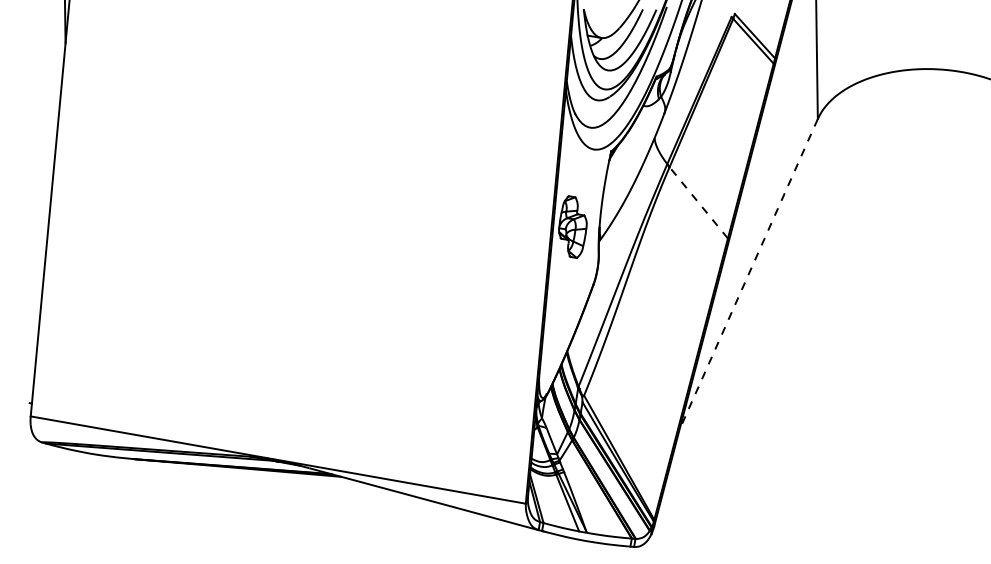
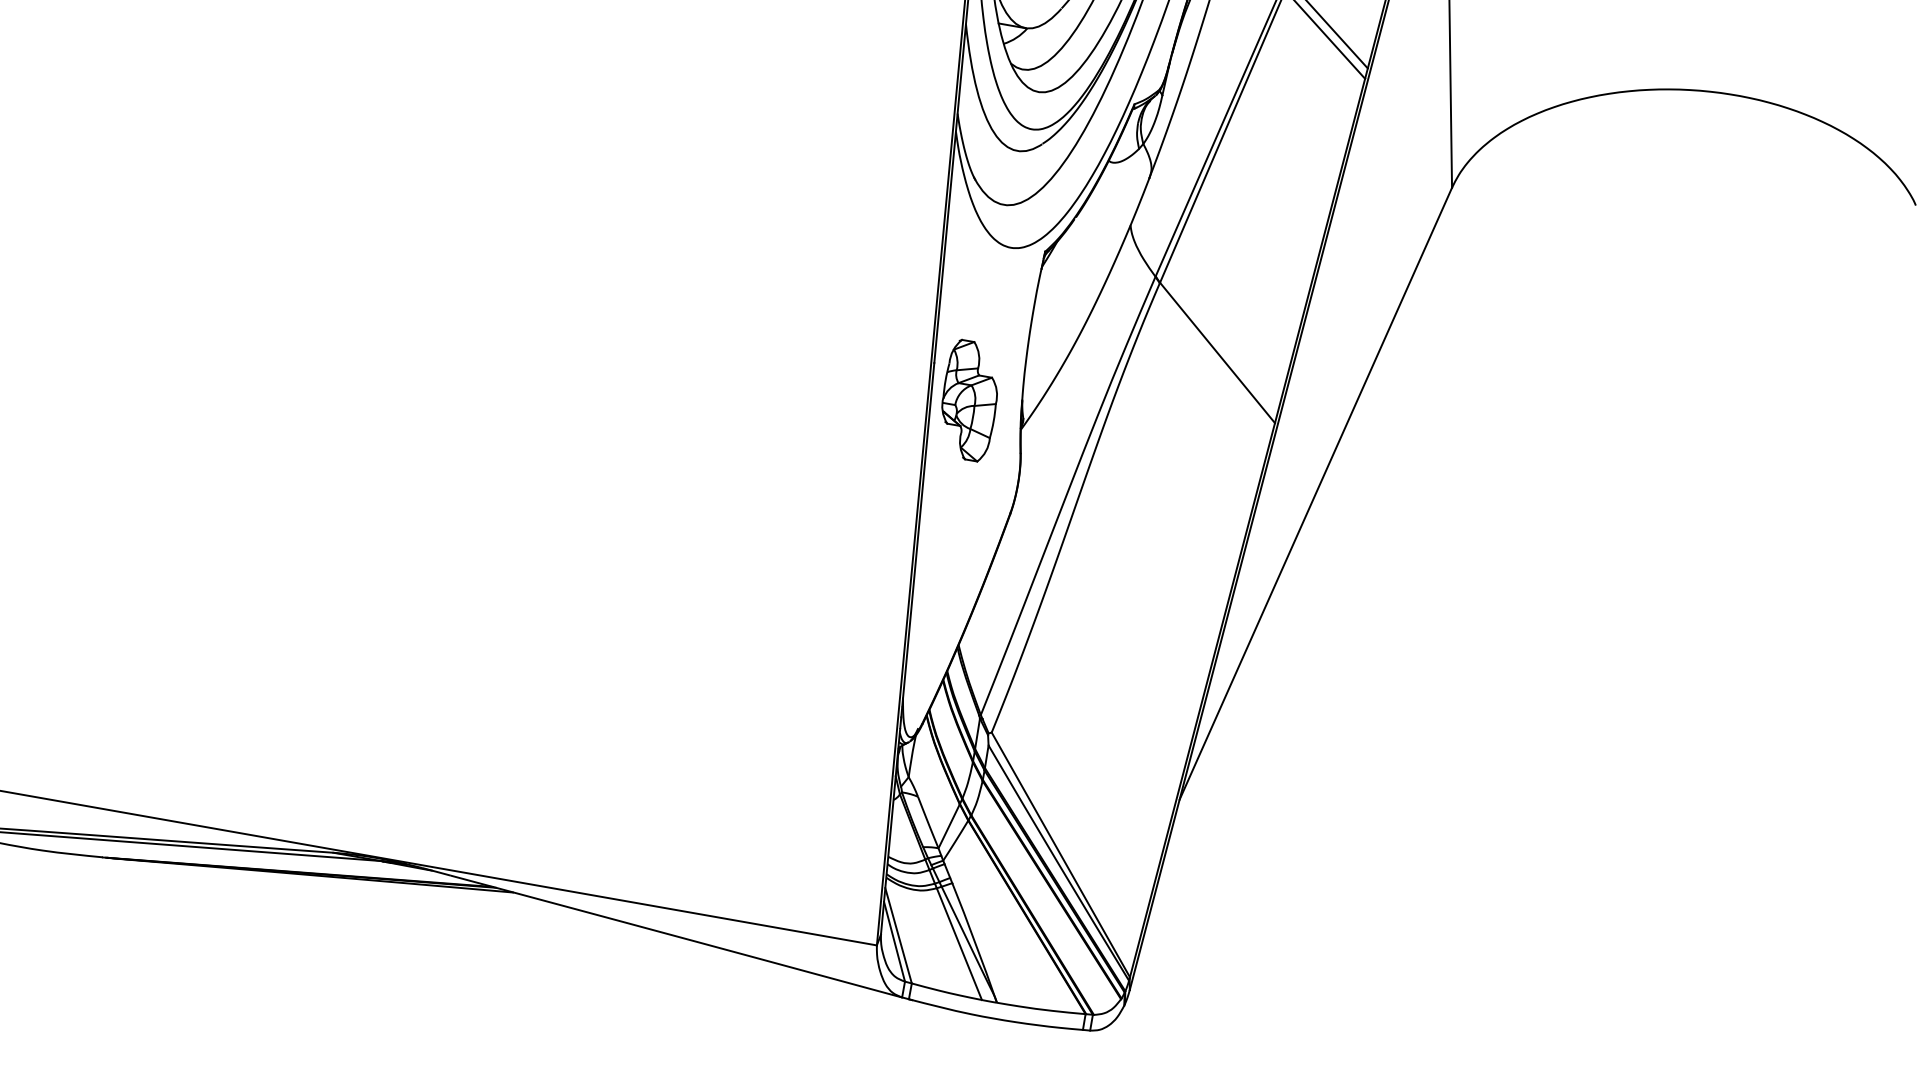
line: (698, 202) -> (1216, 352), dashed -> solid
line: (748, 274) -> (1315, 493), dashed -> solid

